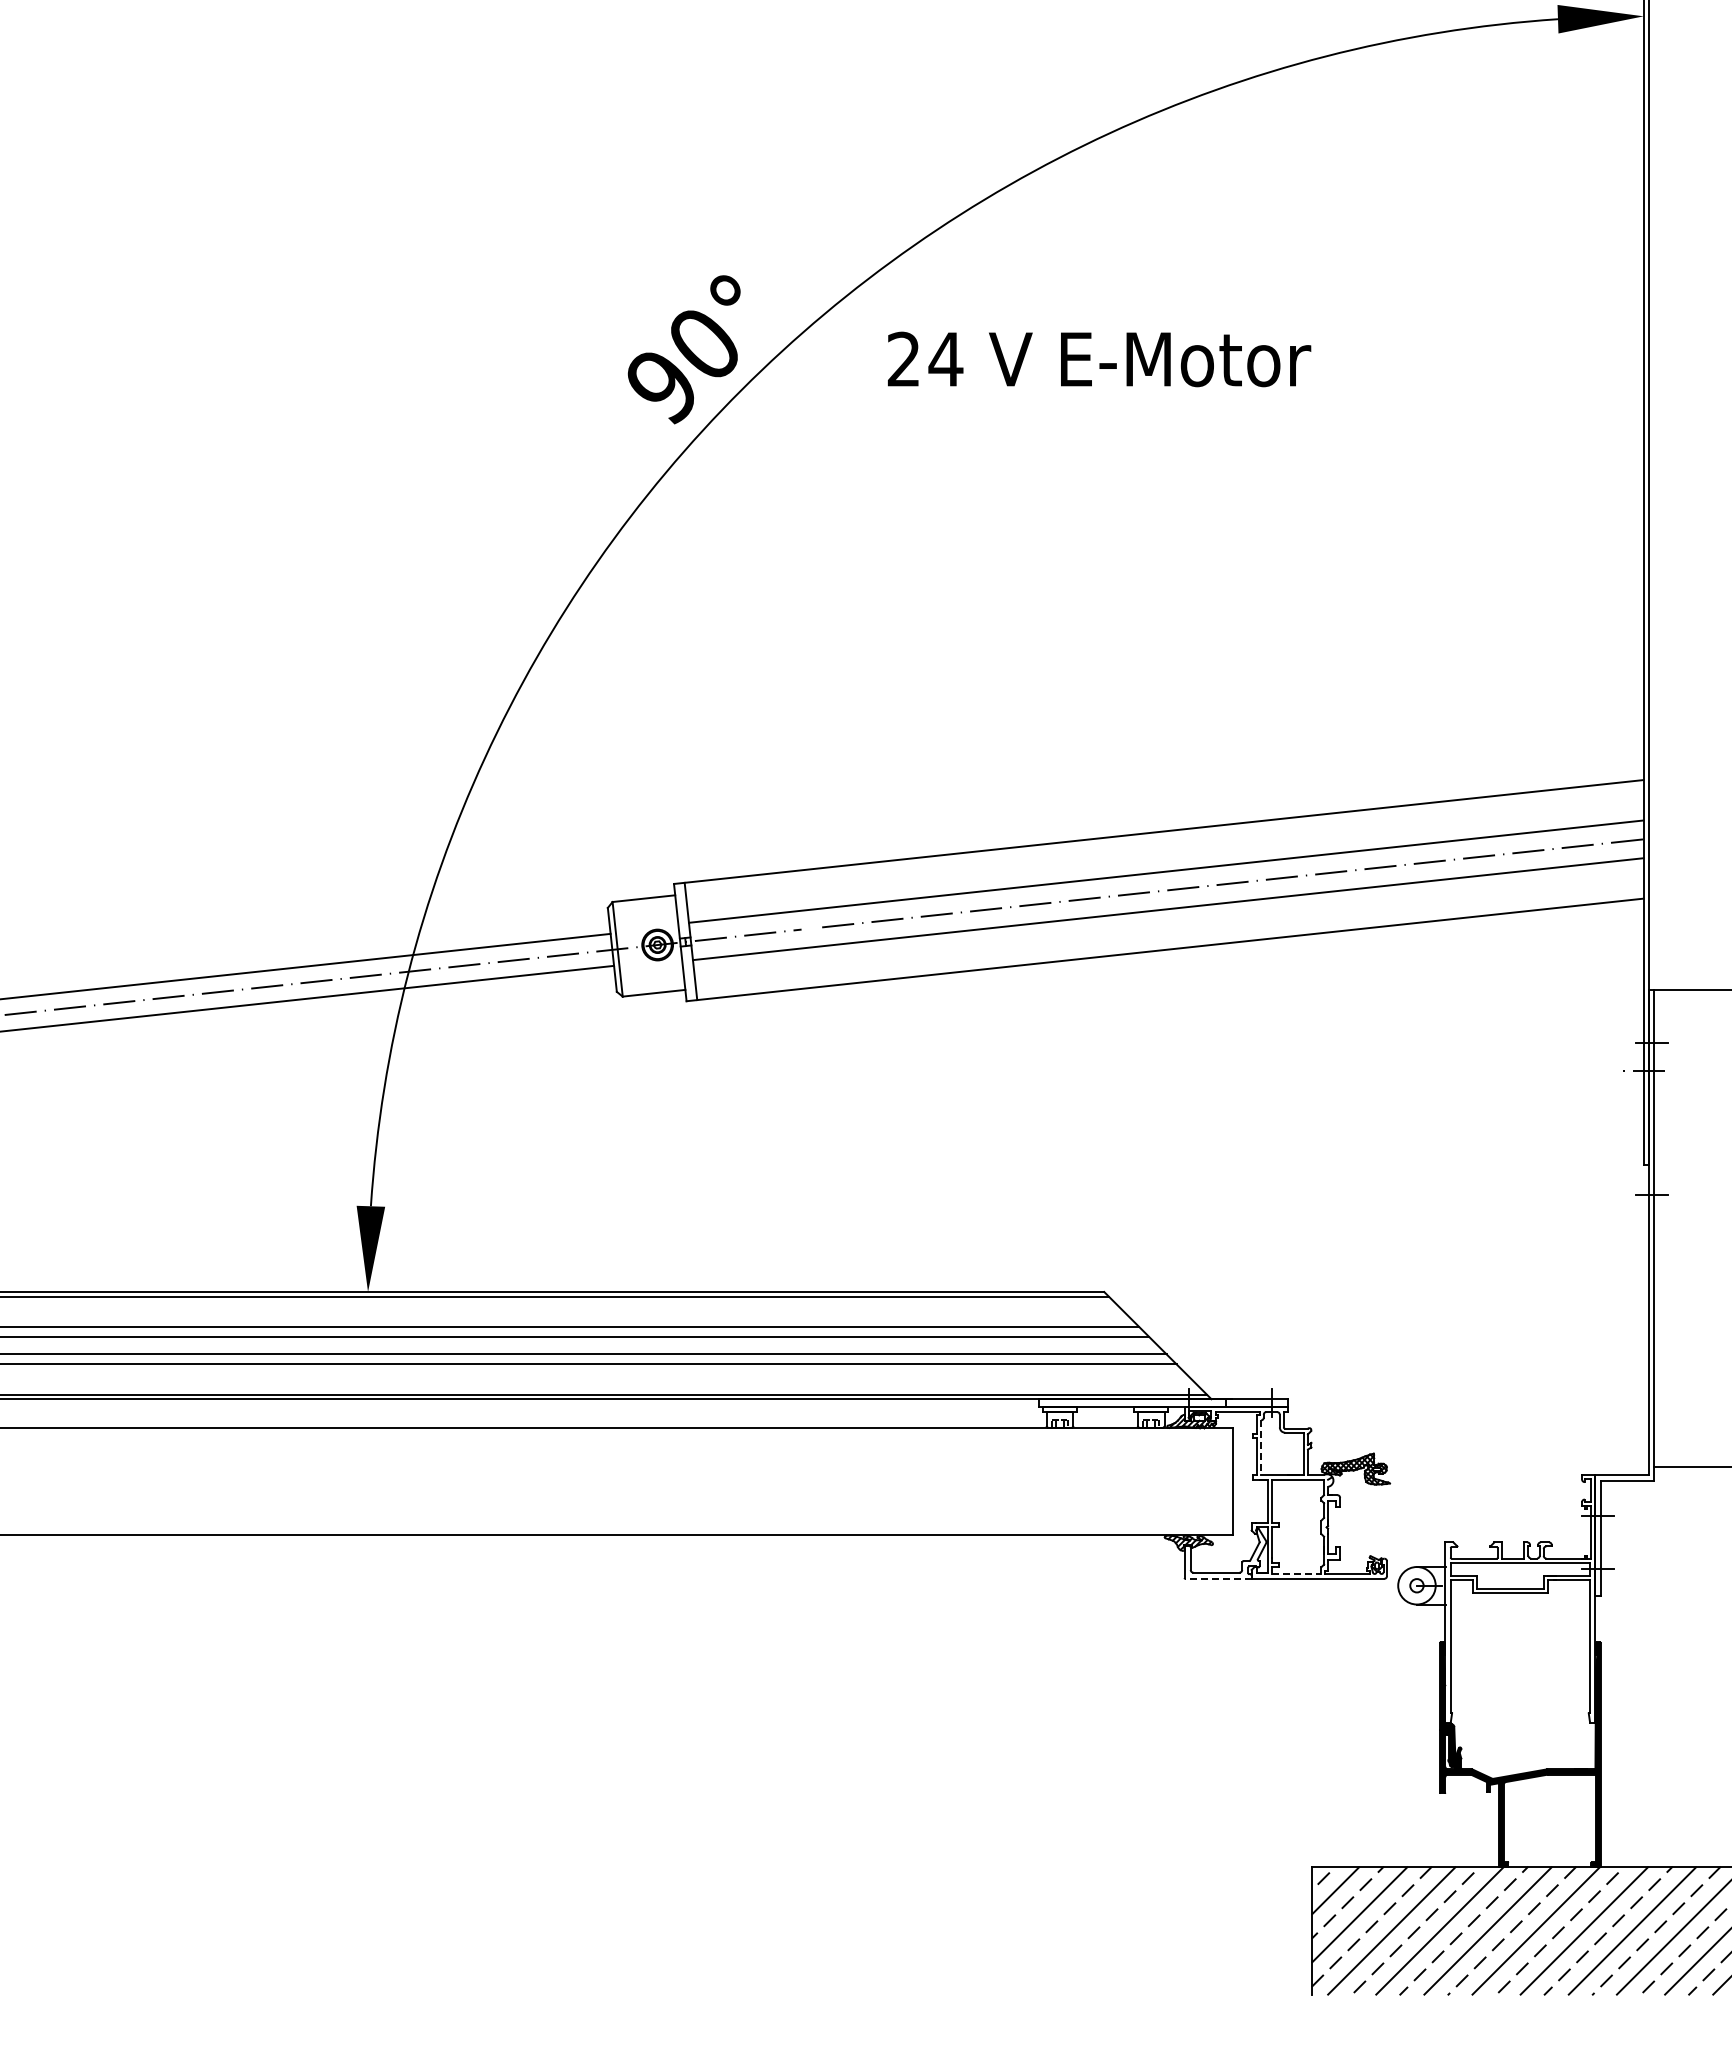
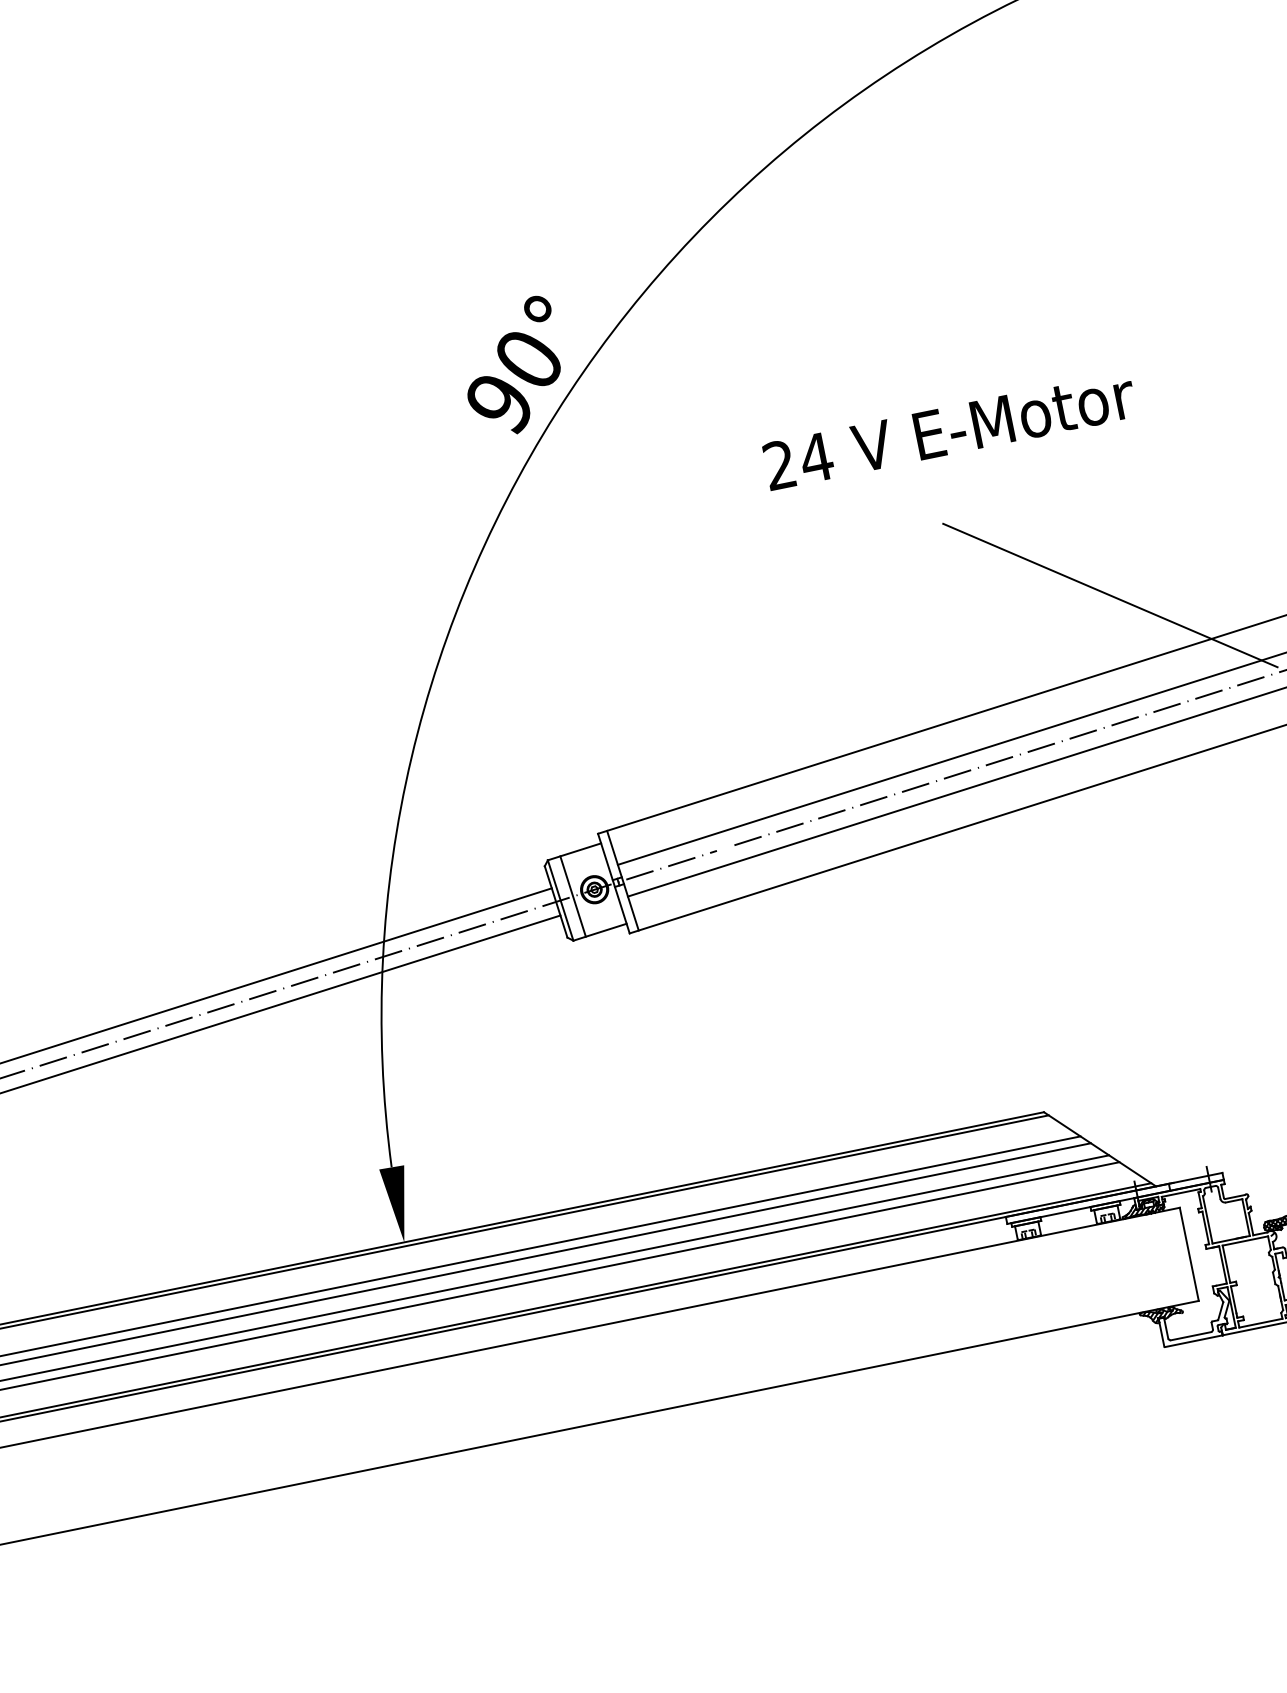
text: (1099, 359) -> (949, 430), moved
line: (1293, 735) -> (1110, 595), added
line: (632, 947) -> (573, 896), added
line: (1261, 1448) -> (1208, 1220), dashed -> solid
line: (1296, 1573) -> (1260, 1322), dashed -> solid
line: (1217, 1578) -> (1192, 1341), dashed -> solid

